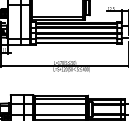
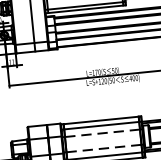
line: (60, 104) -> (102, 133), solid -> dashed
line: (60, 114) -> (103, 148), solid -> dashed

